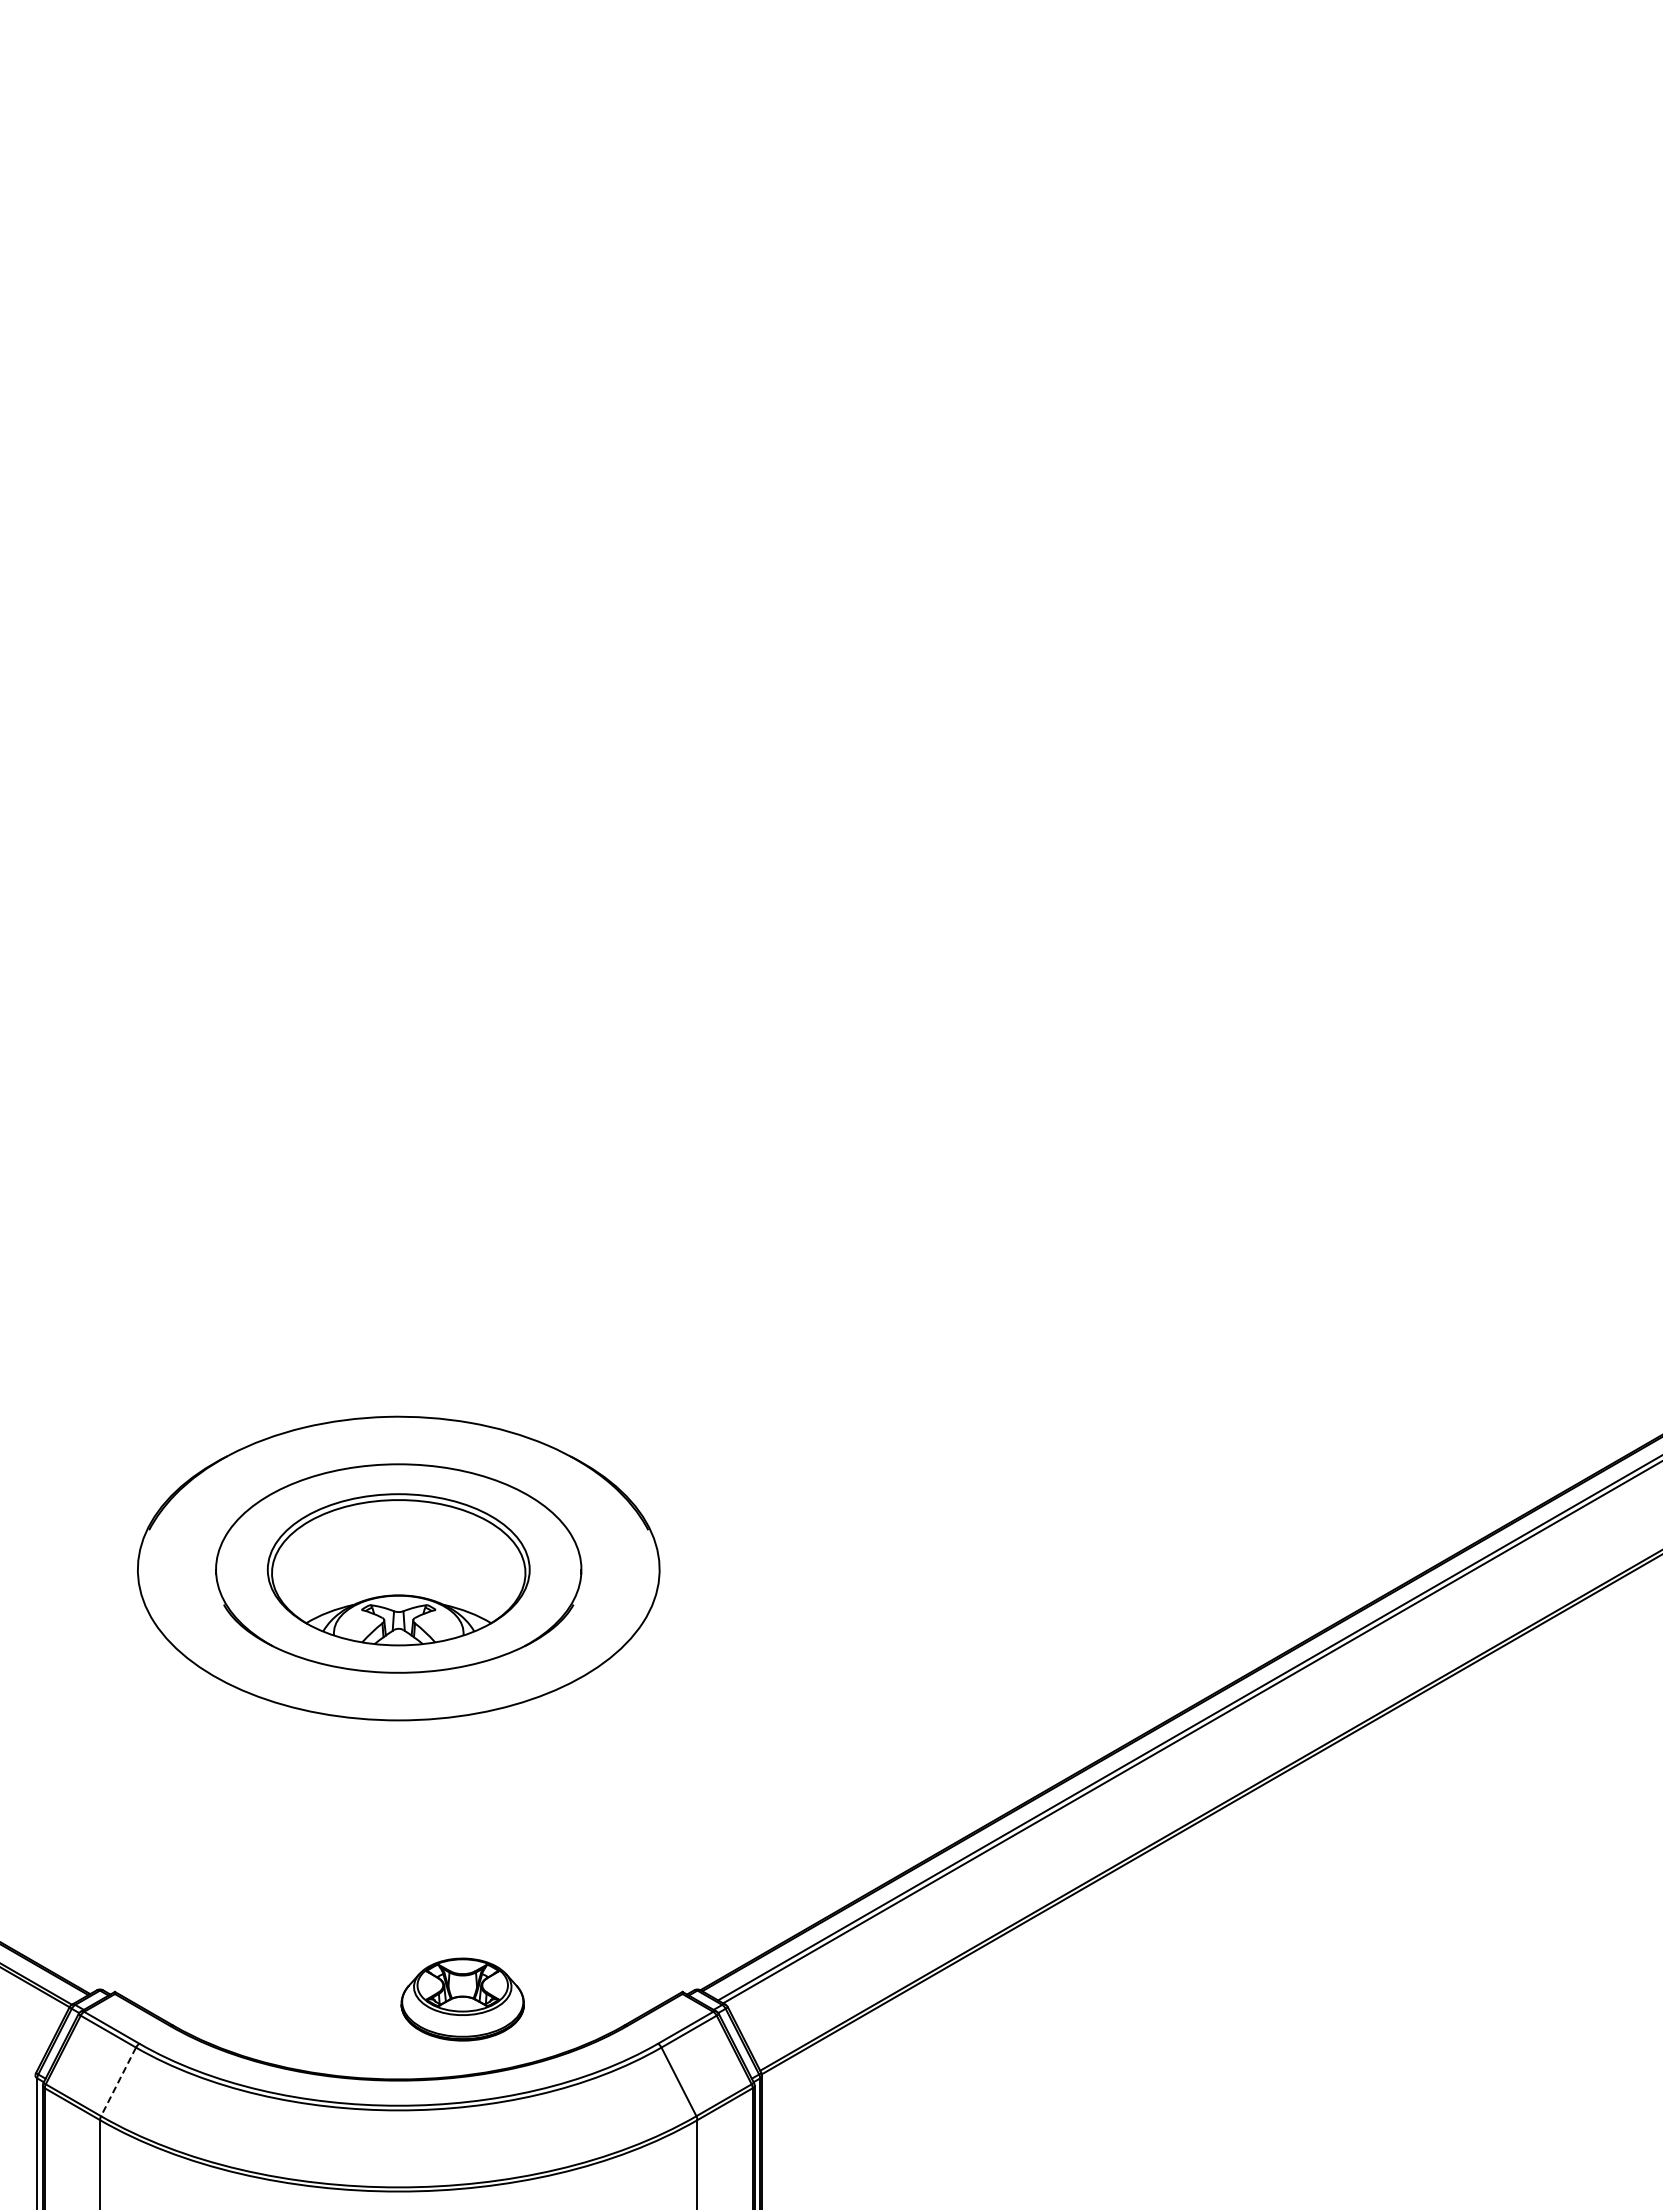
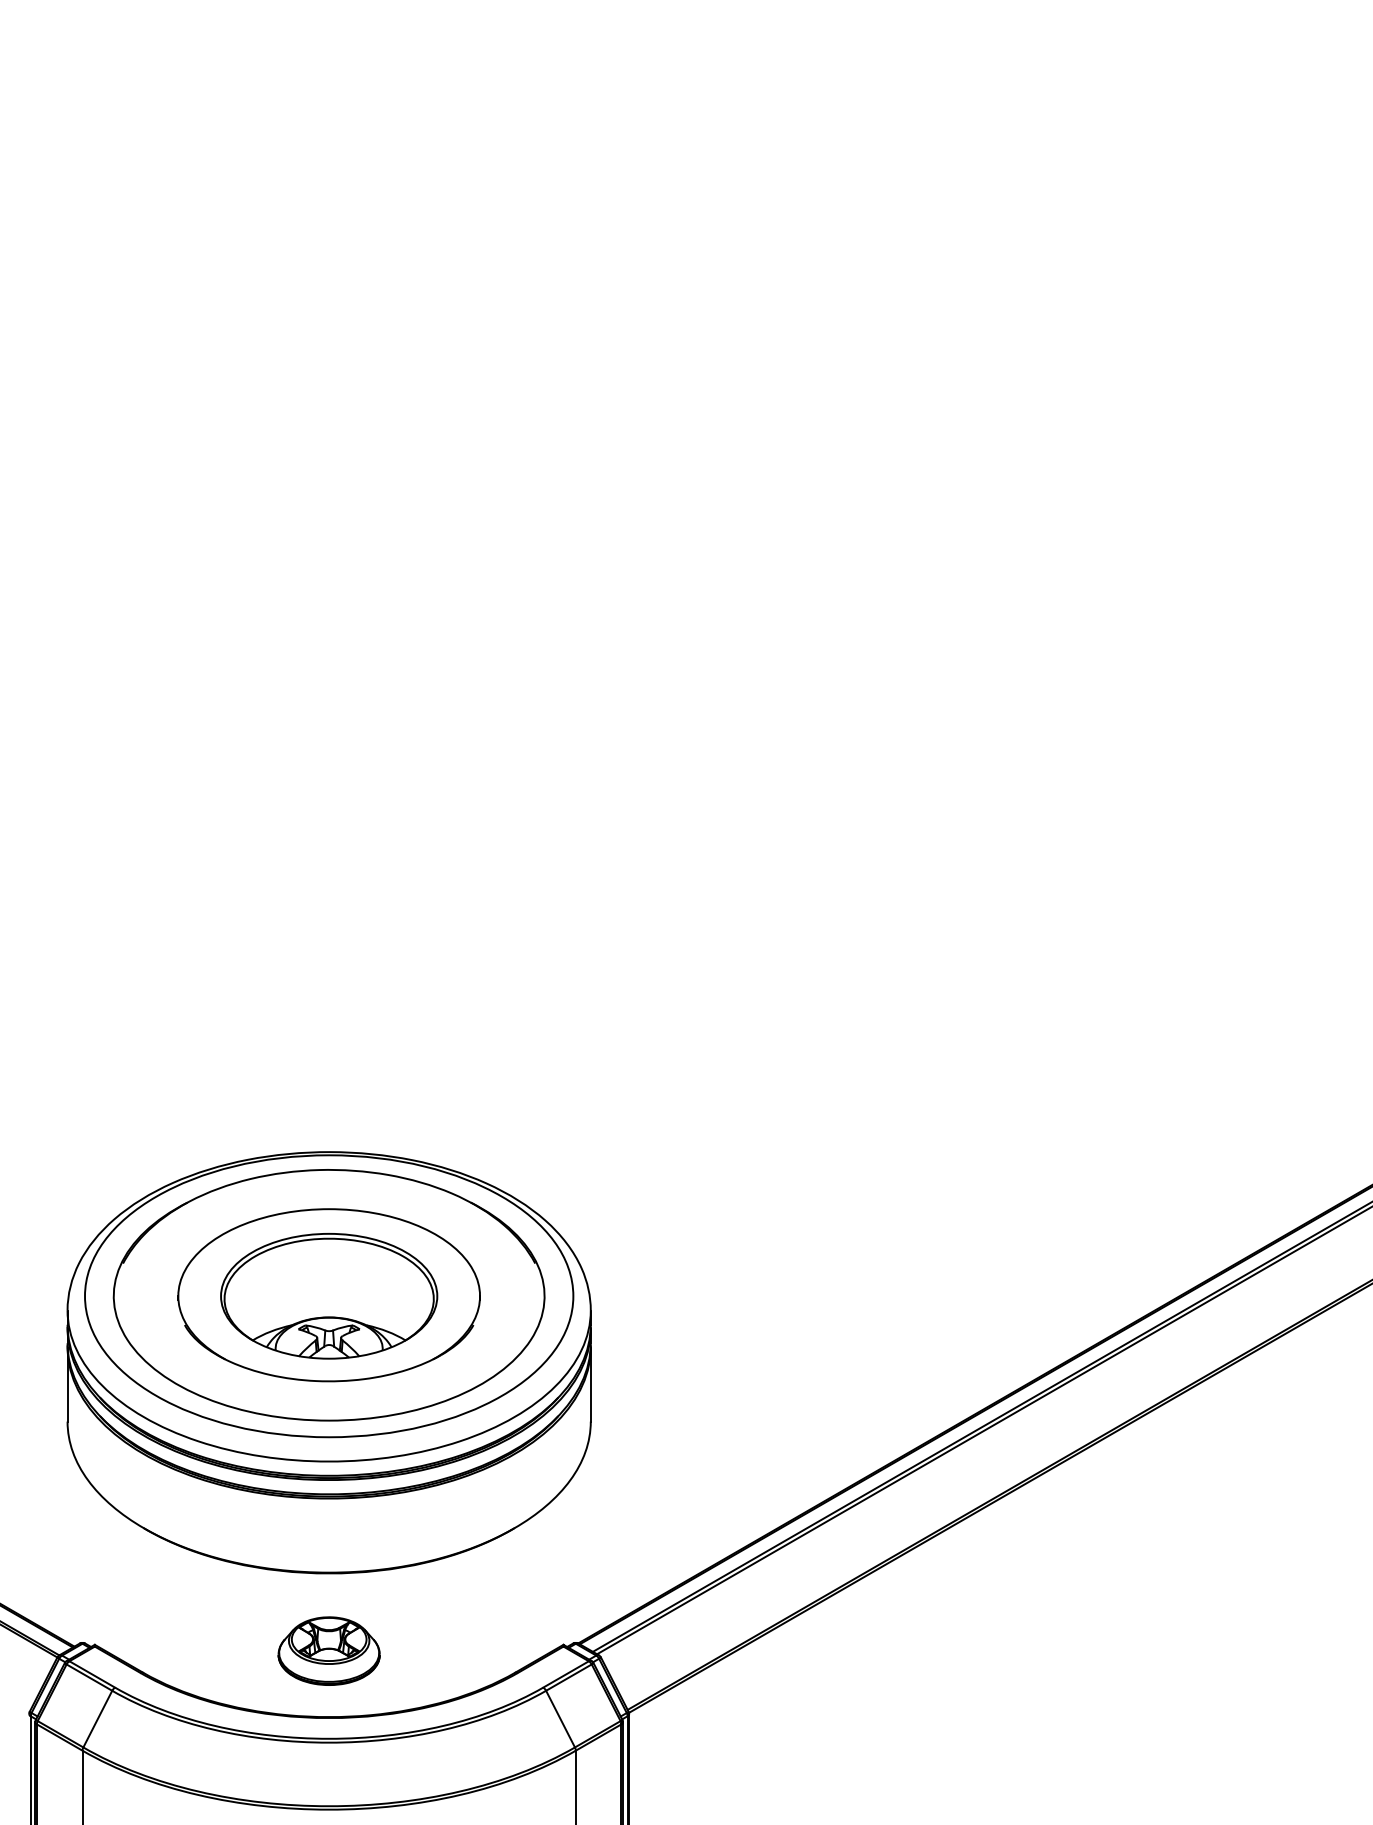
part: (398, 1650) -> (328, 1362), added
part: (462, 1999) -> (328, 1651), moved
line: (118, 2081) -> (97, 1718), dashed -> solid

